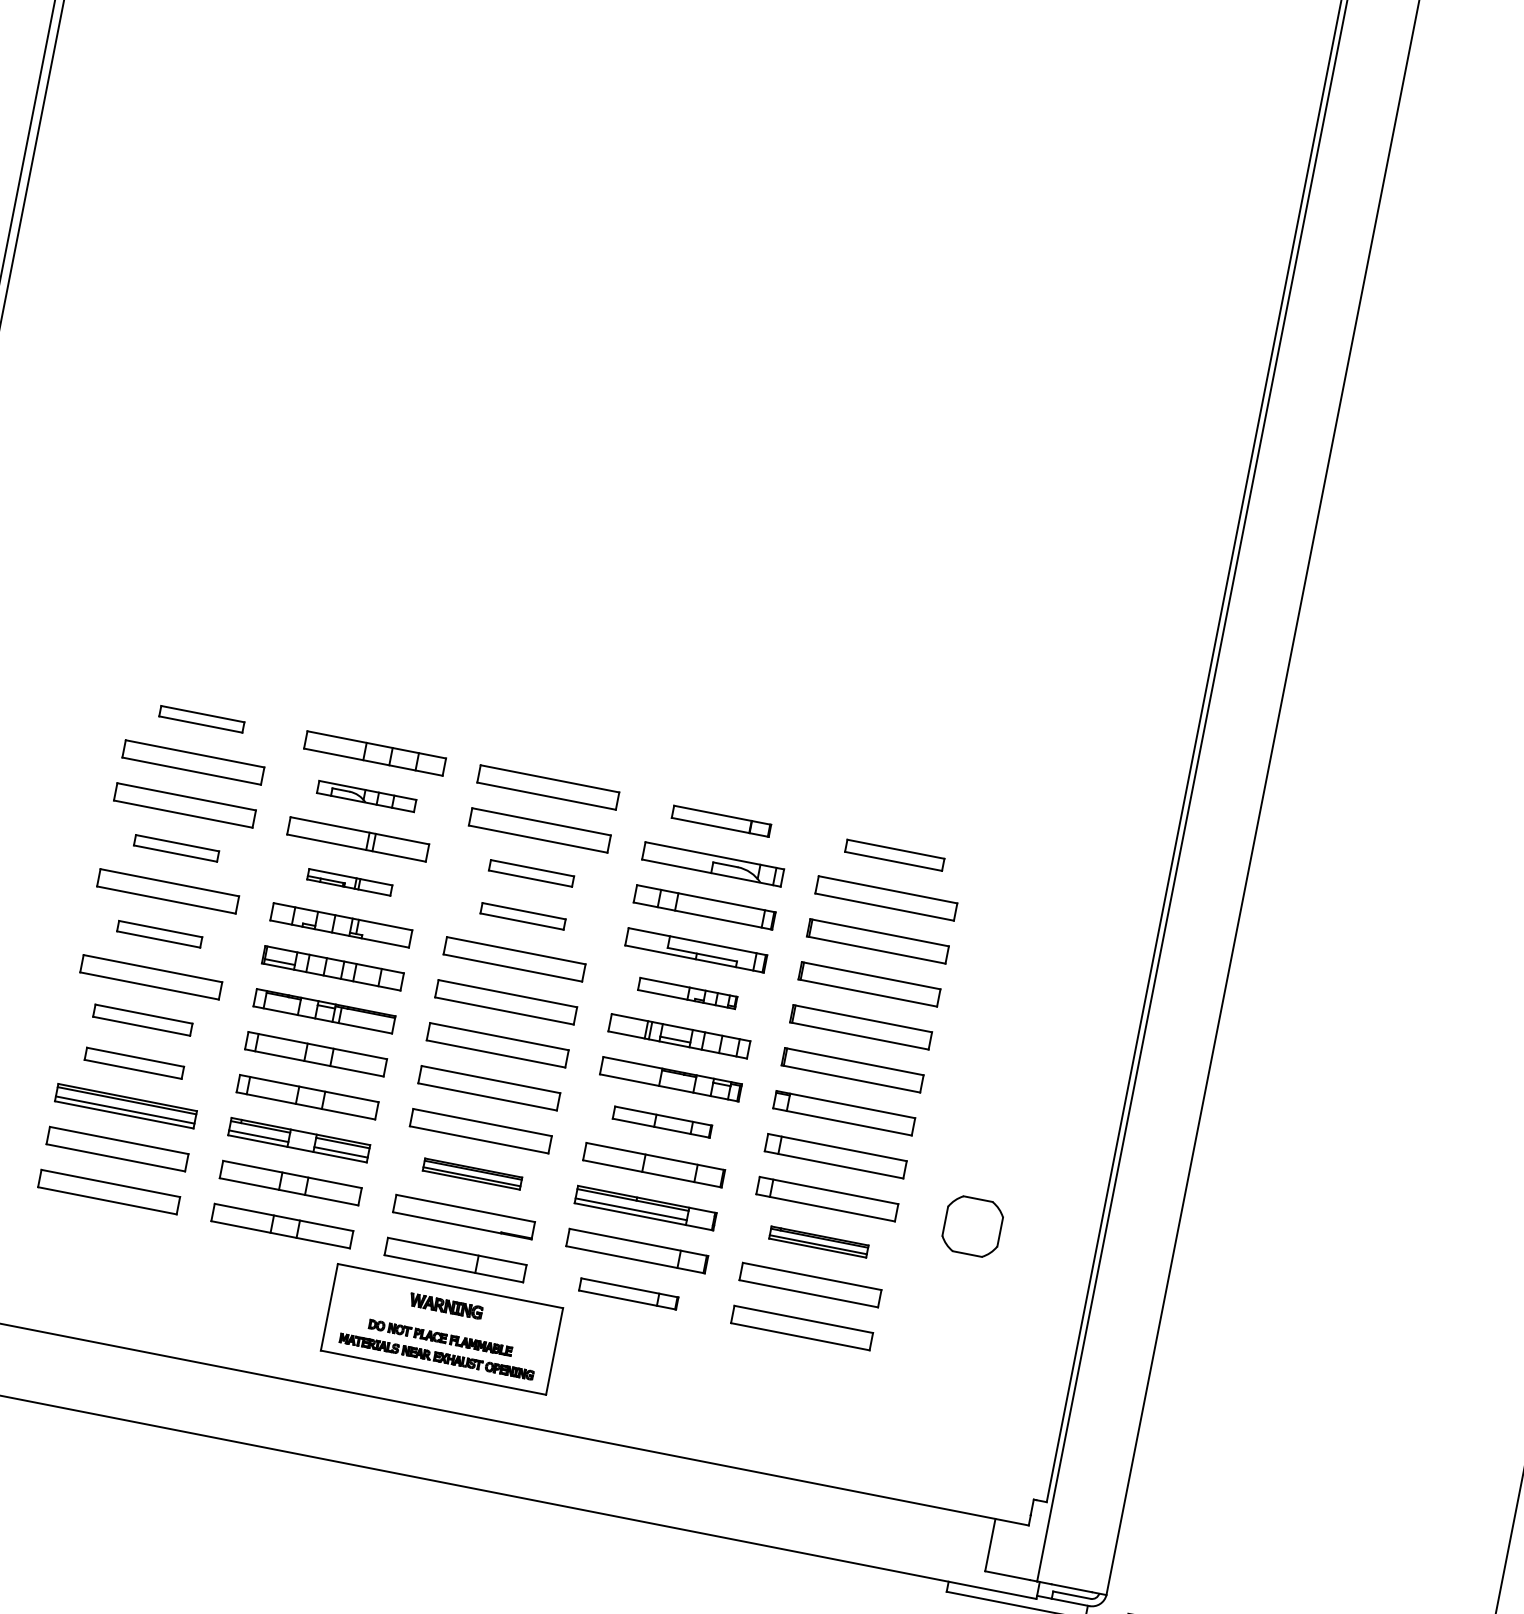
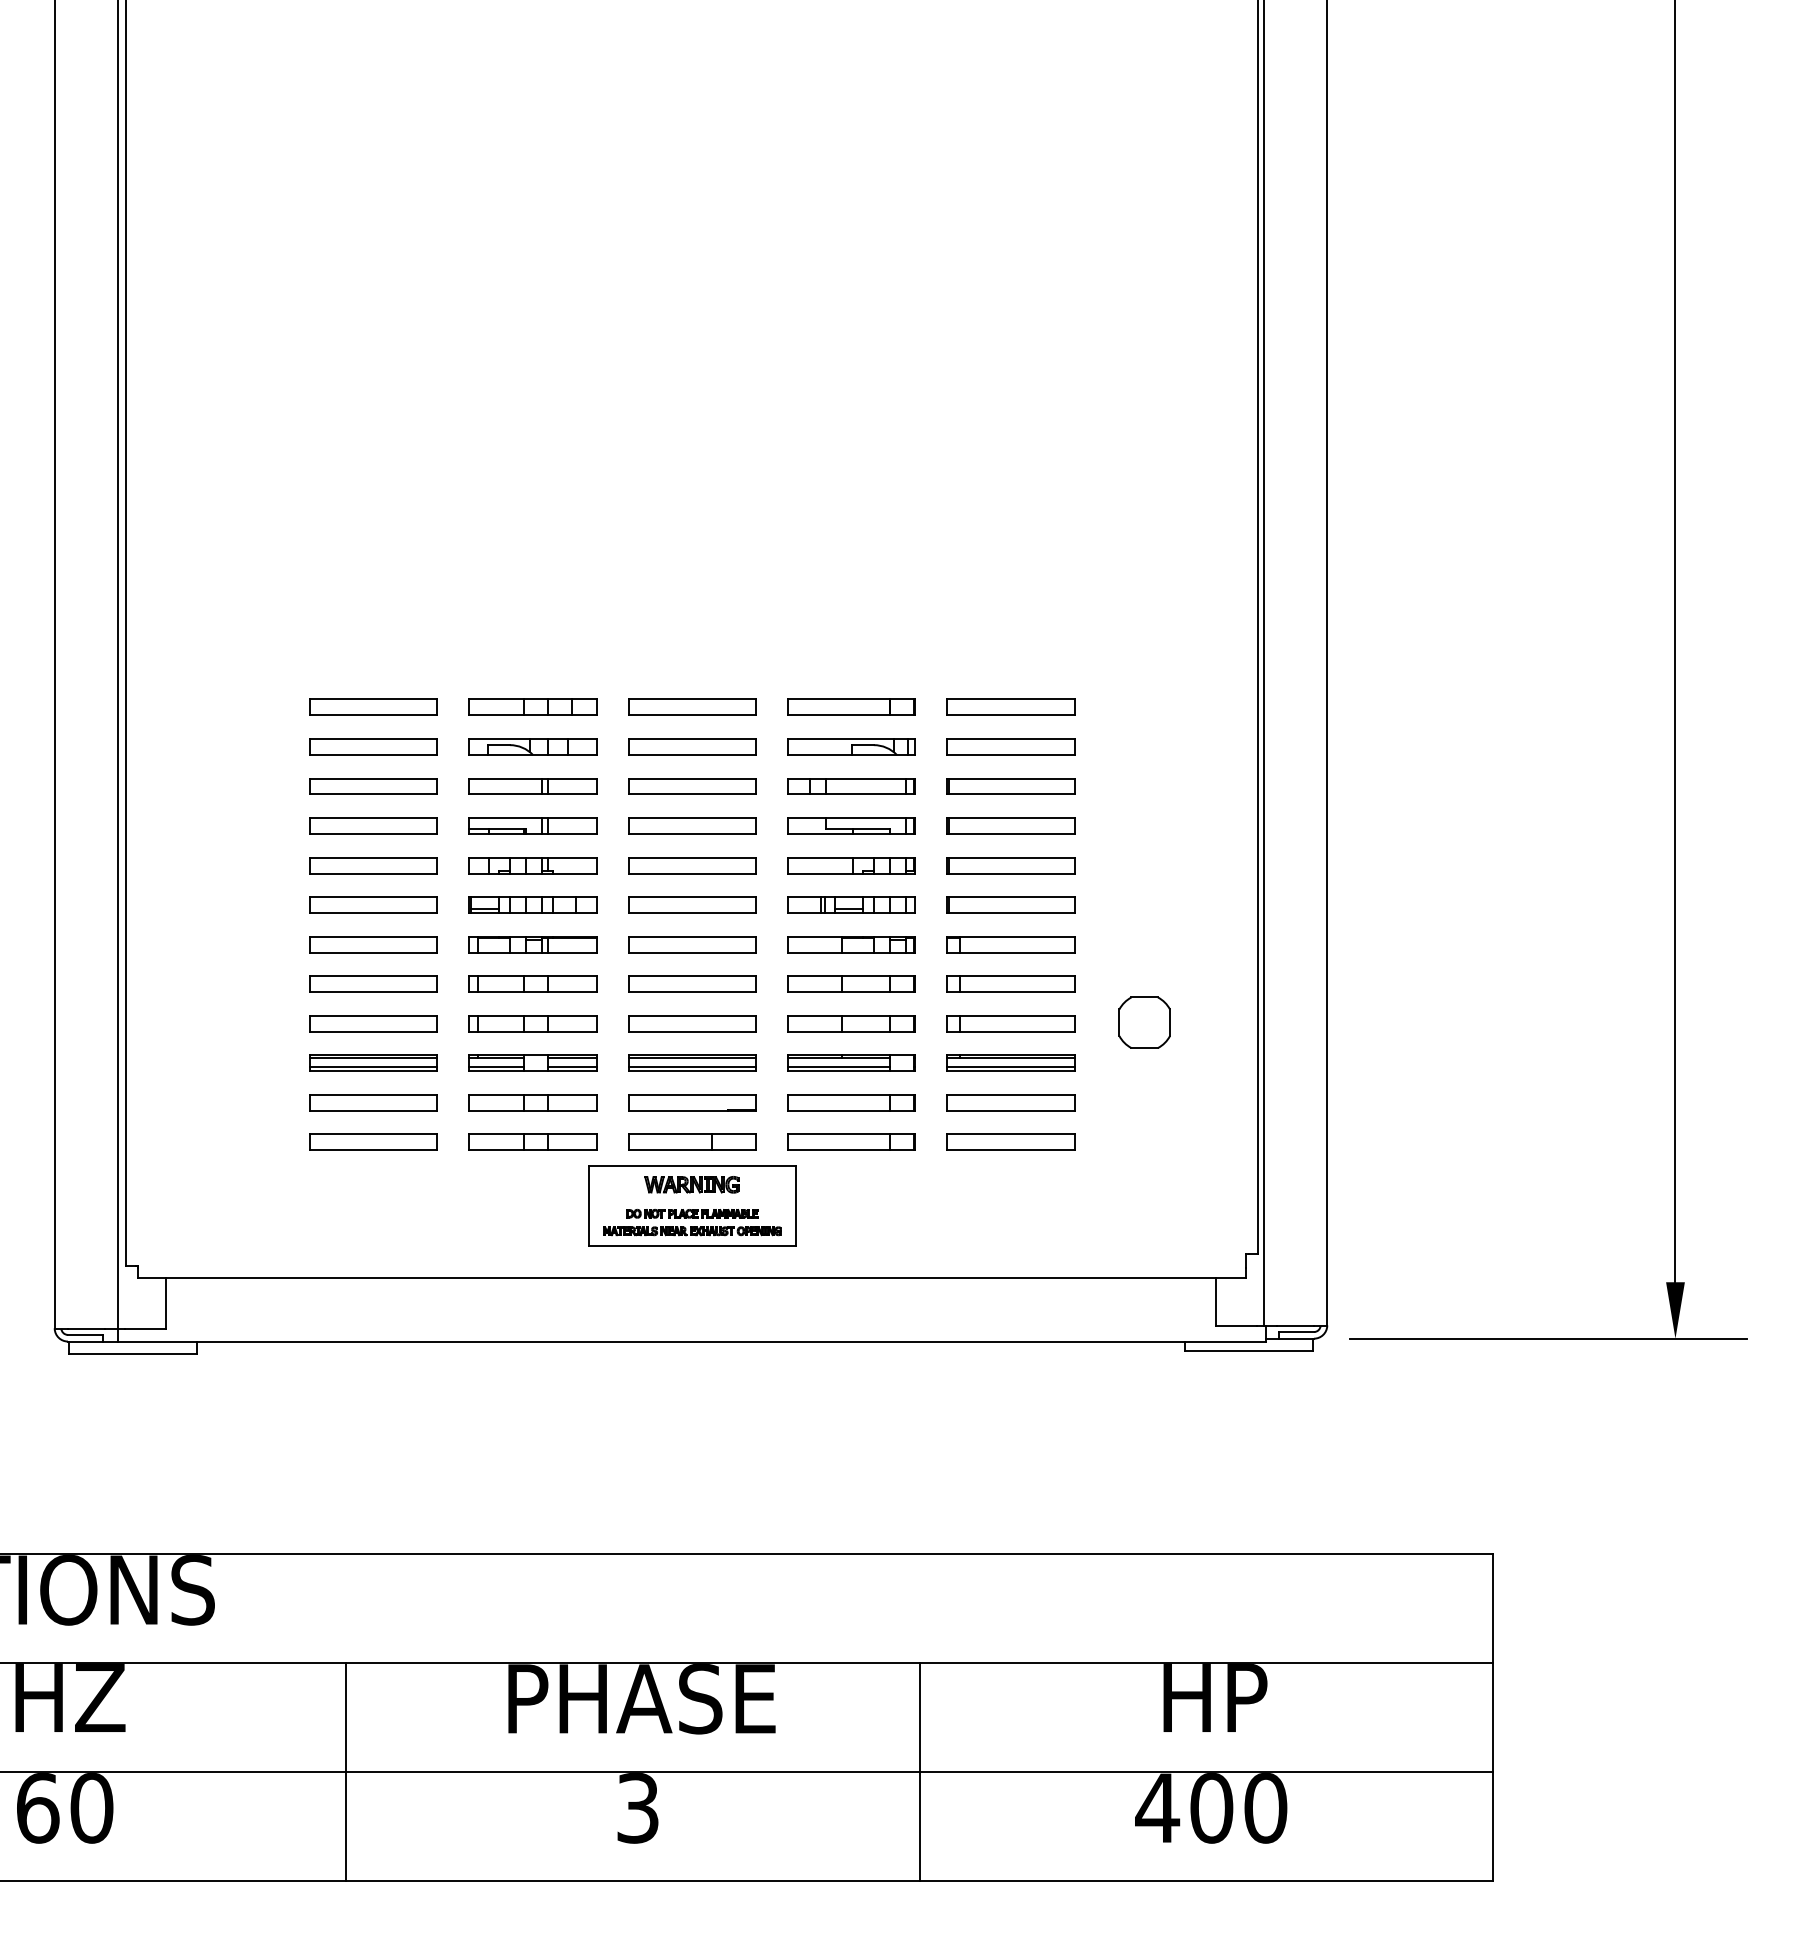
part: (202, 718) -> (373, 706), size x1.67
part: (366, 795) -> (532, 746), size x1.43
part: (721, 820) -> (851, 706), size x1.43
part: (176, 847) -> (373, 825), size x1.67
part: (894, 854) -> (1010, 706), size x1.43
part: (531, 873) -> (692, 786), size x1.67
part: (349, 881) -> (532, 825), size x1.67
part: (523, 915) -> (692, 825), size x1.67
part: (159, 933) -> (373, 904), size x1.67
part: (687, 993) -> (851, 865), size x1.43
part: (142, 1019) -> (373, 983), size x1.43
part: (134, 1063) -> (373, 1023), size x1.43
part: (662, 1121) -> (851, 983), size x1.43
part: (472, 1173) -> (692, 1062), size x1.43
part: (818, 1241) -> (1010, 1062), size x1.43
part: (628, 1293) -> (851, 1141), size x1.43
part: (445, 1305) -> (691, 1184), size x1.43

